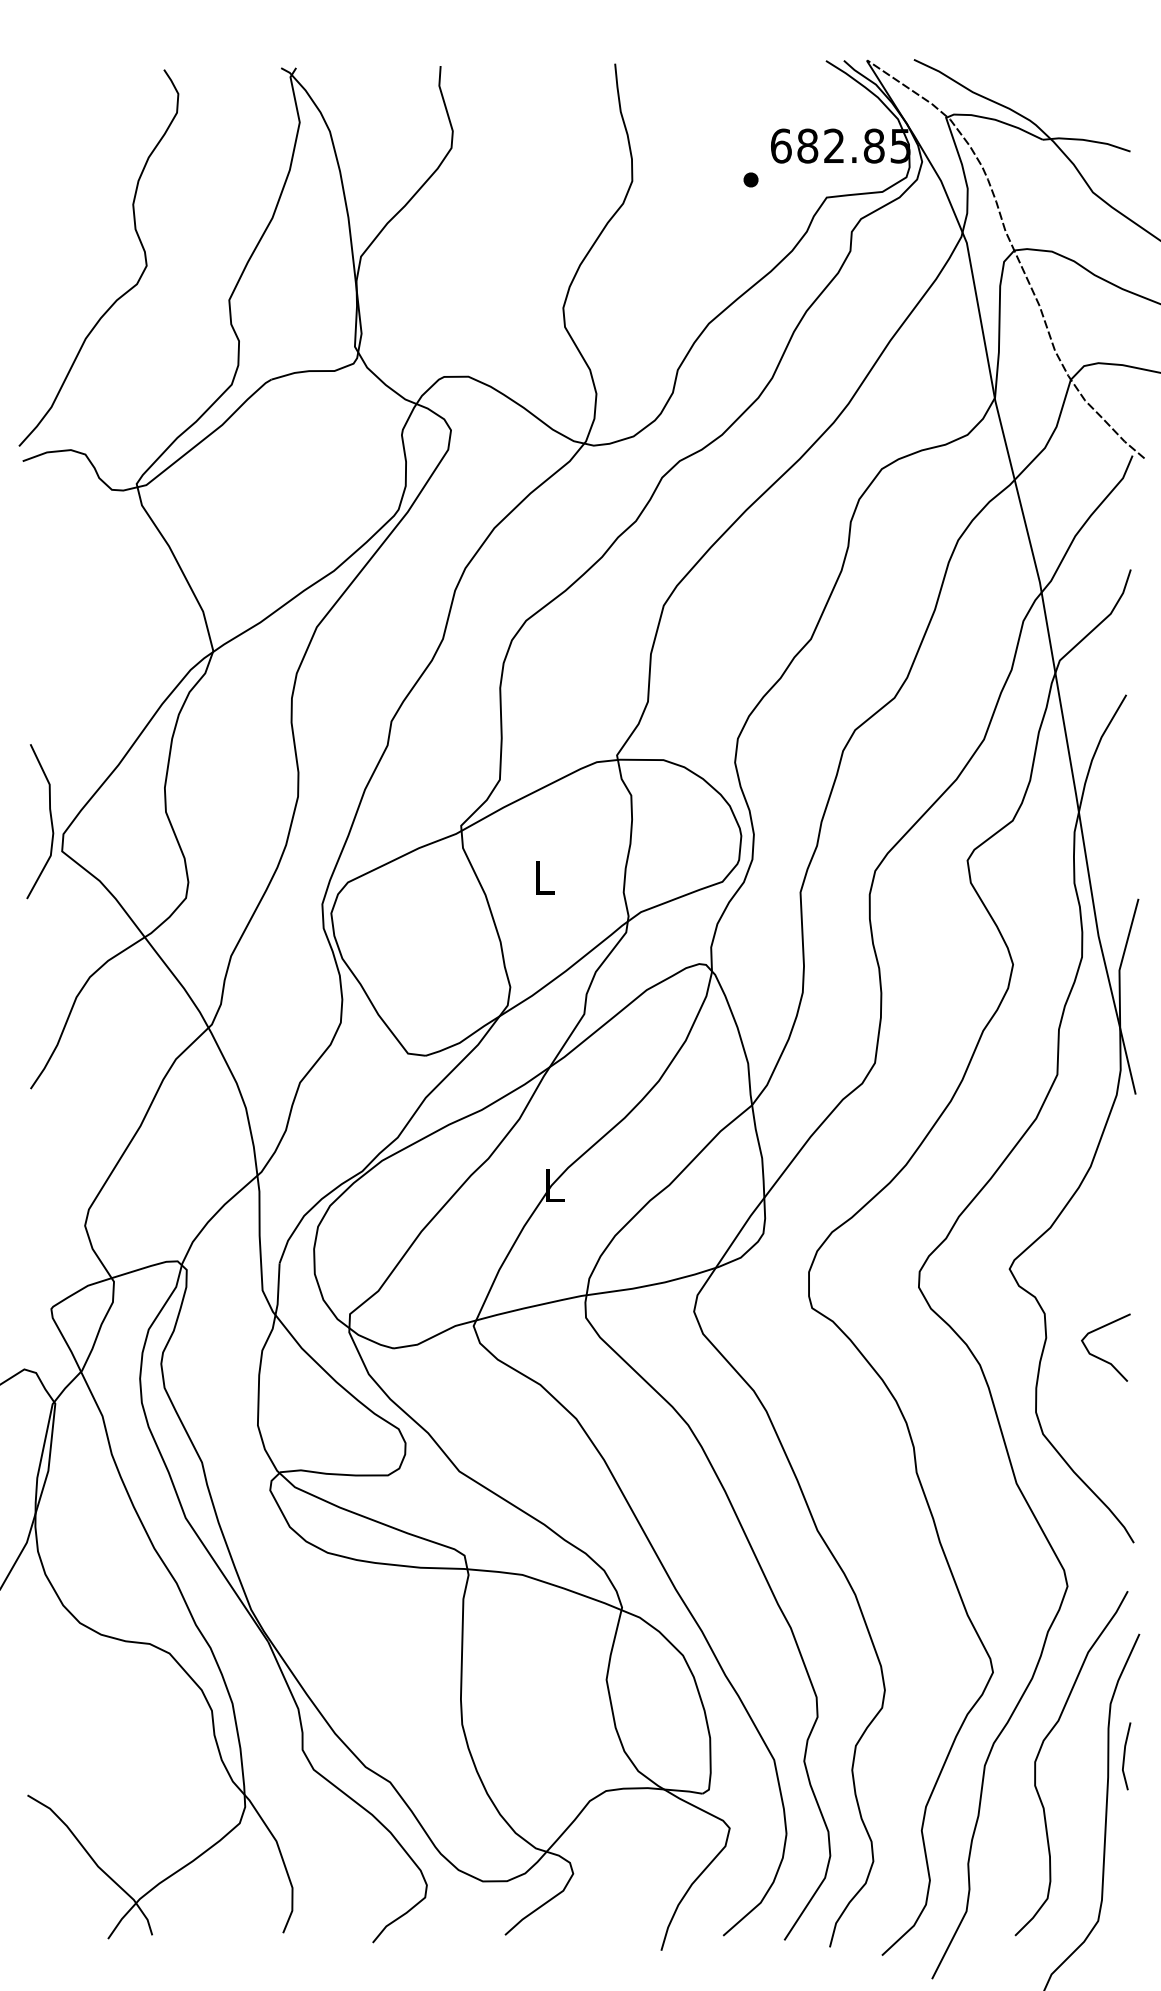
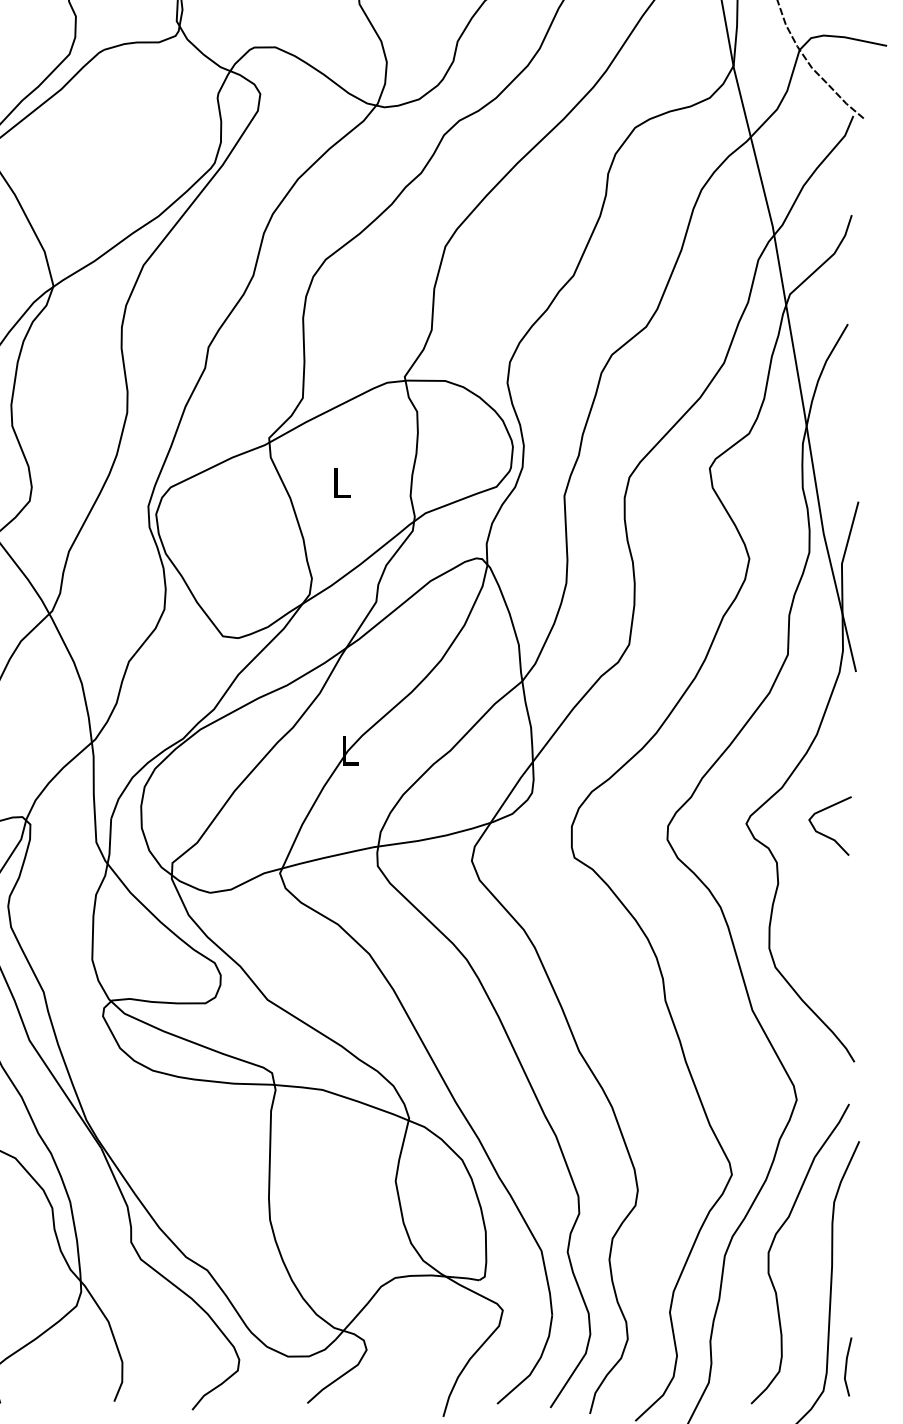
curve: (1102, 1358) -> (827, 835), moved
line: (1125, 1756) -> (847, 1367), moved

